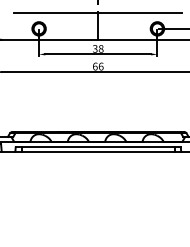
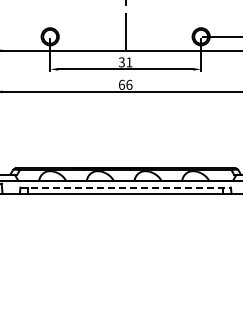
line: (98, 12) -> (125, 16), removed
text: (101, 49) -> (129, 62), 38 -> 31
line: (98, 147) -> (126, 187), solid -> dashed

